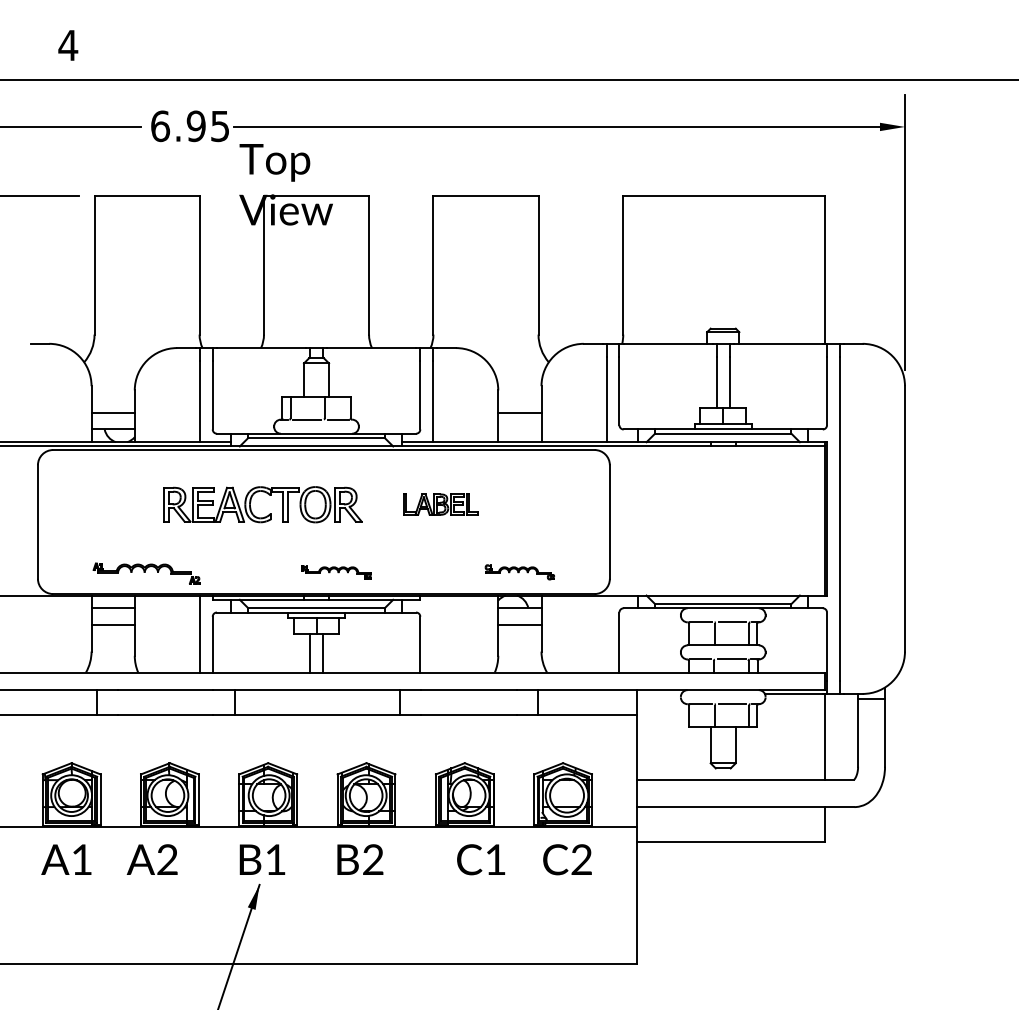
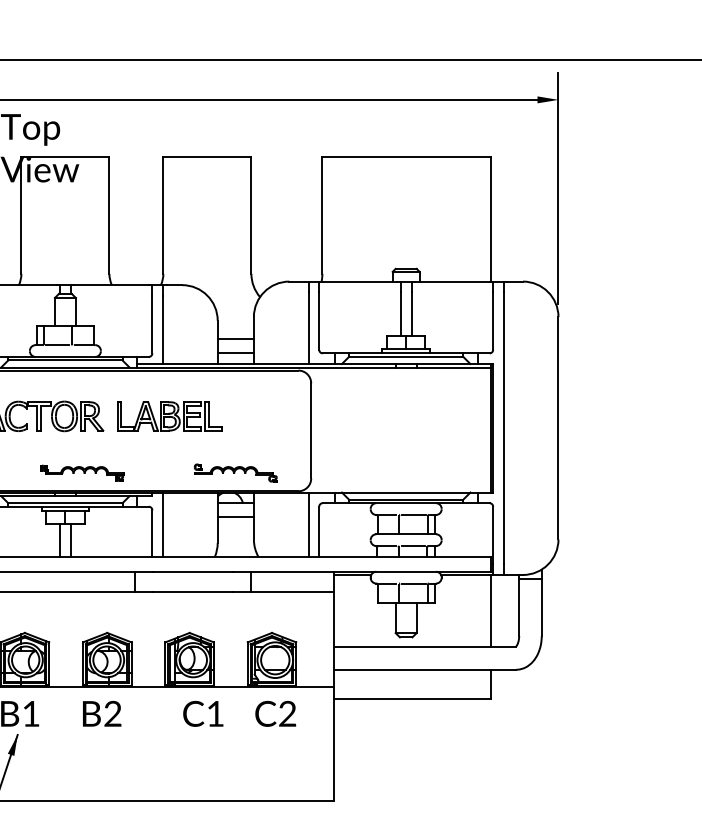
line: (519, 429) -> (235, 353), added
part: (440, 504) -> (169, 416), size x1.67
part: (336, 572) -> (82, 473), size x1.43
part: (519, 572) -> (235, 473), size x1.43
line: (433, 633) -> (163, 524), added
line: (606, 633) -> (308, 524), added
line: (658, 693) -> (351, 574), added

